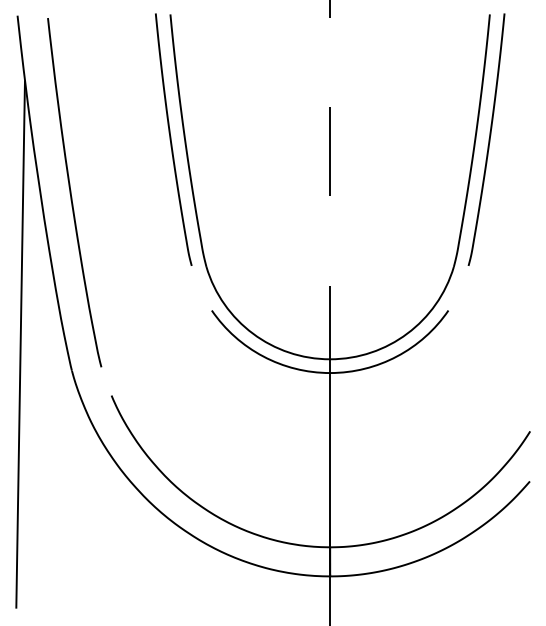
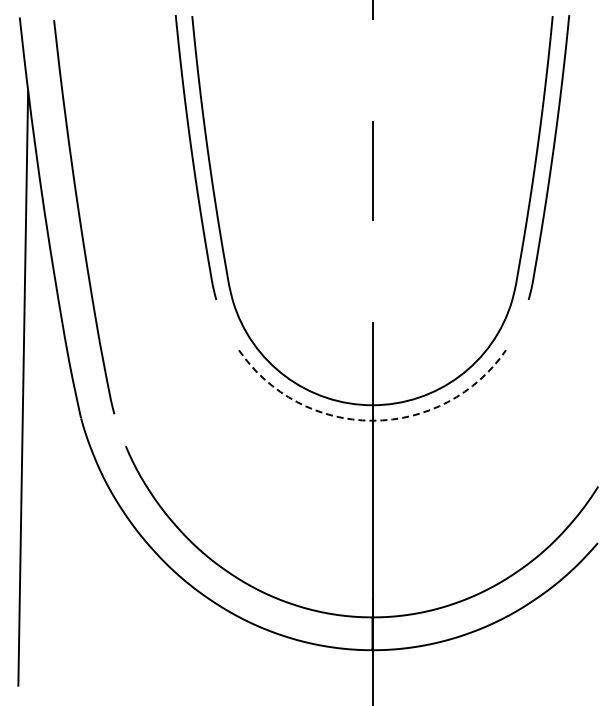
arc: (330, 372) -> (372, 420), solid -> dashed

